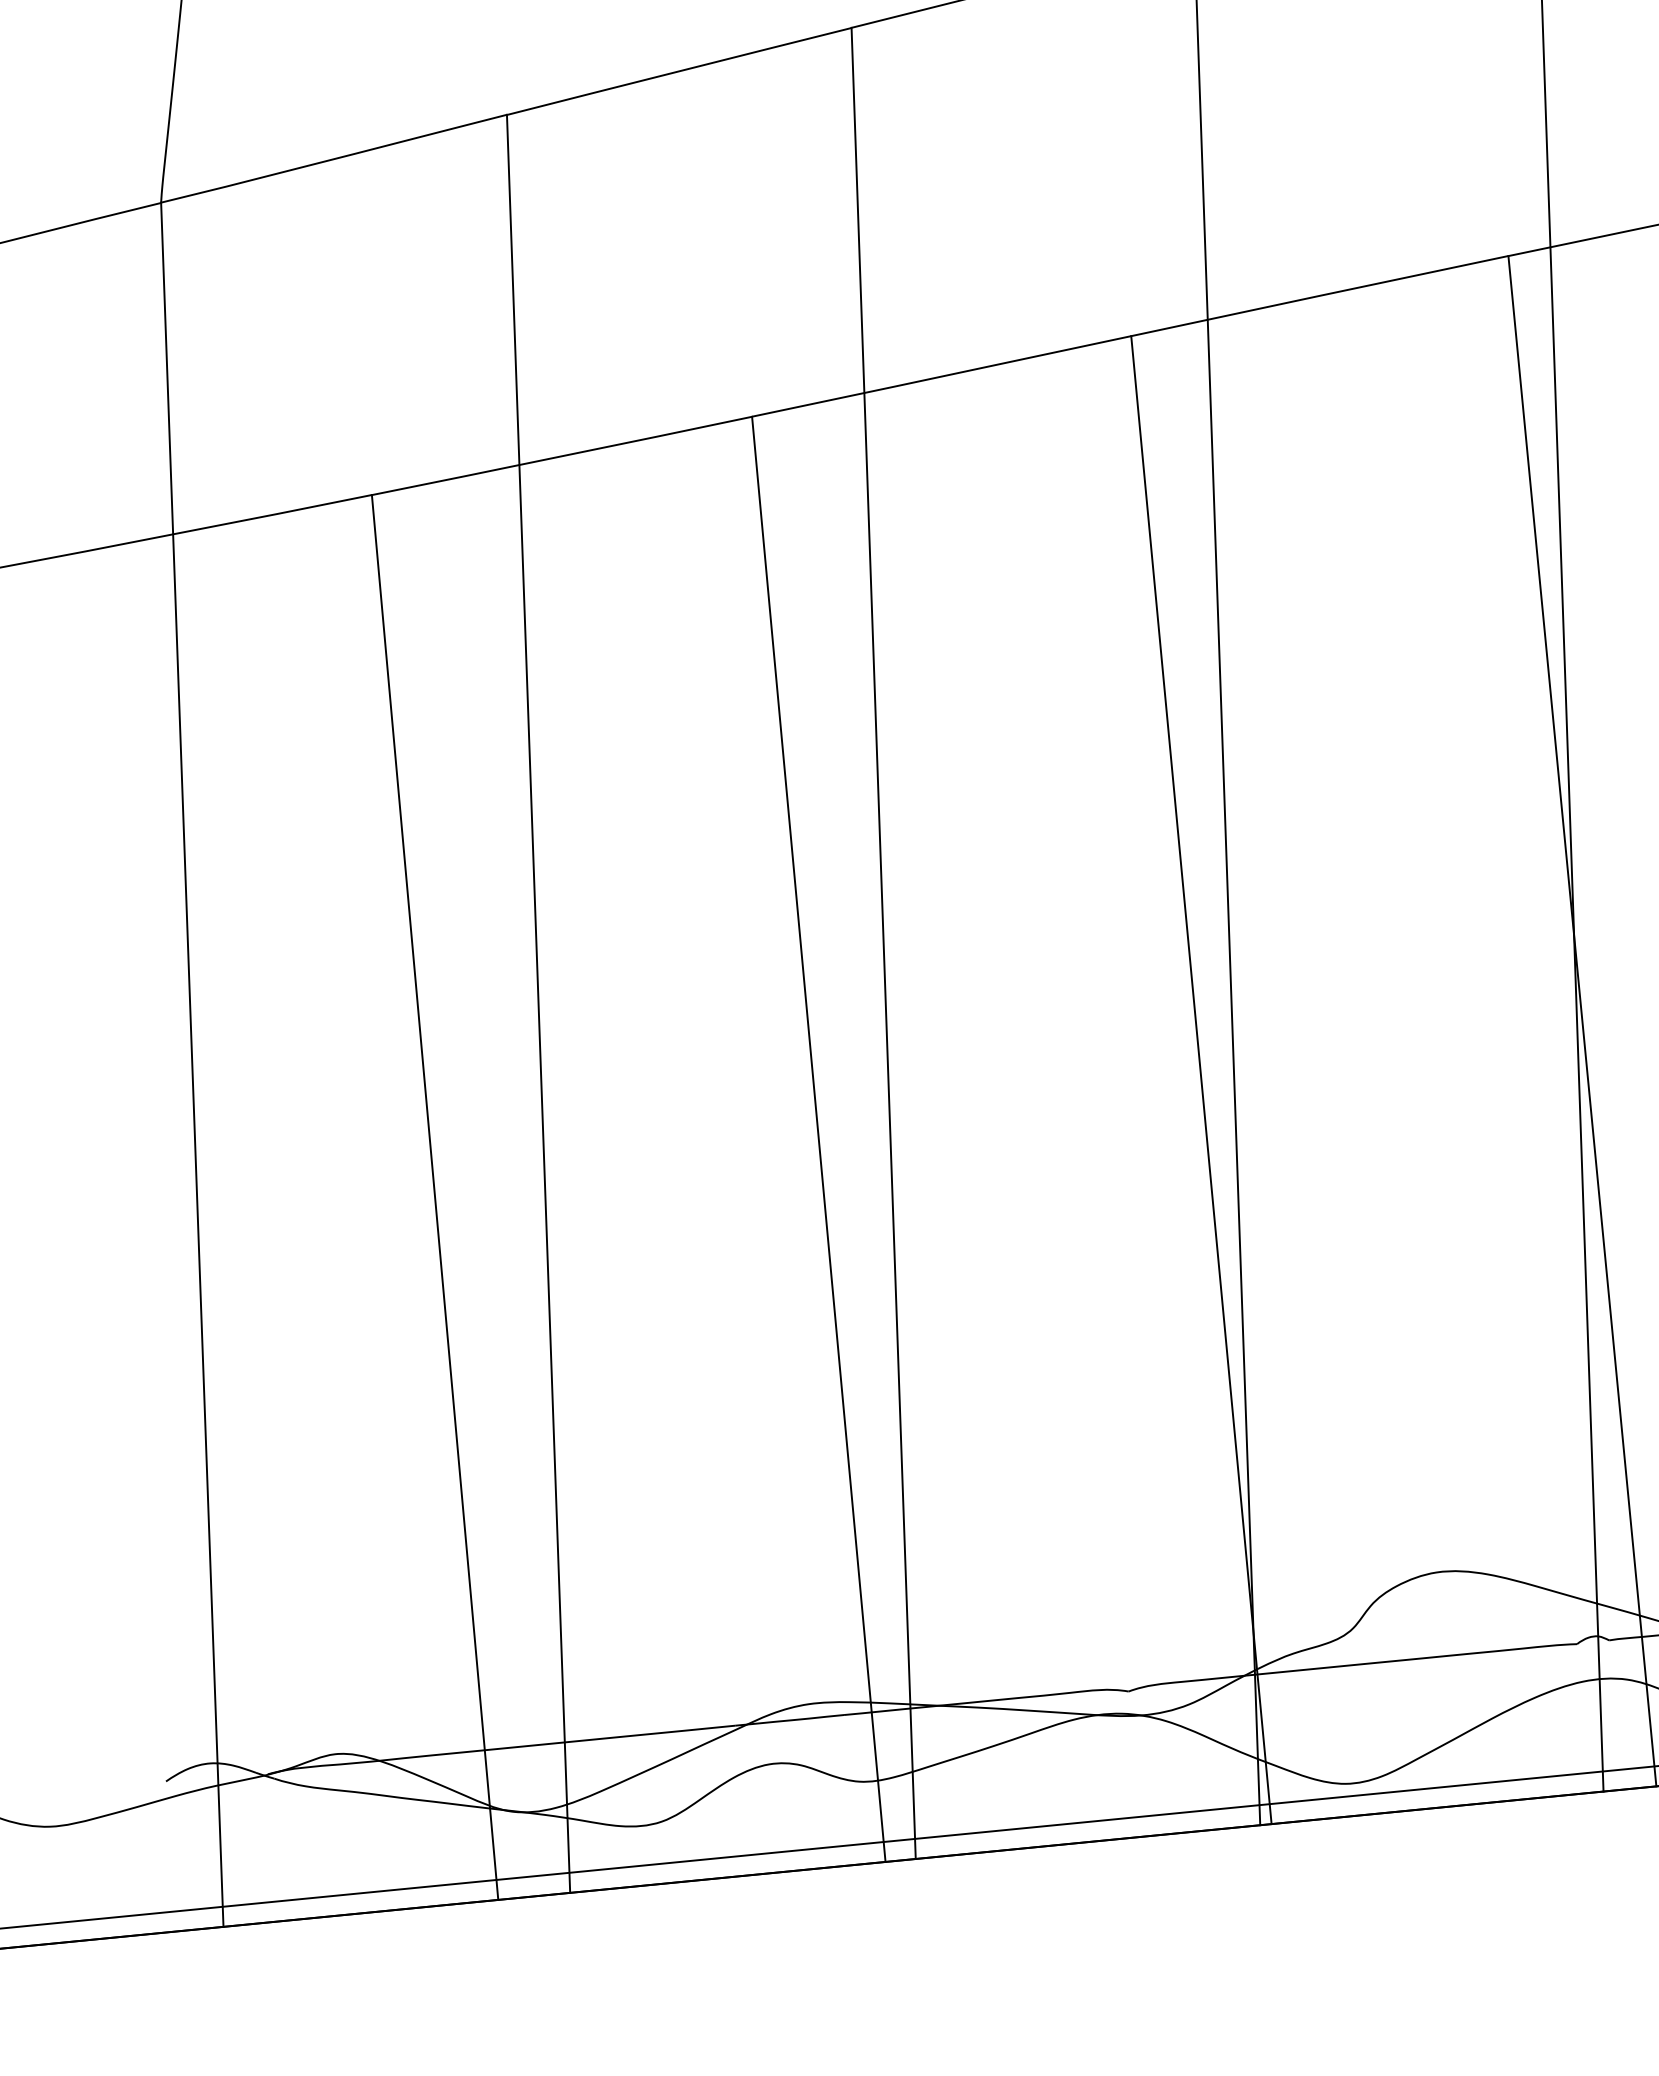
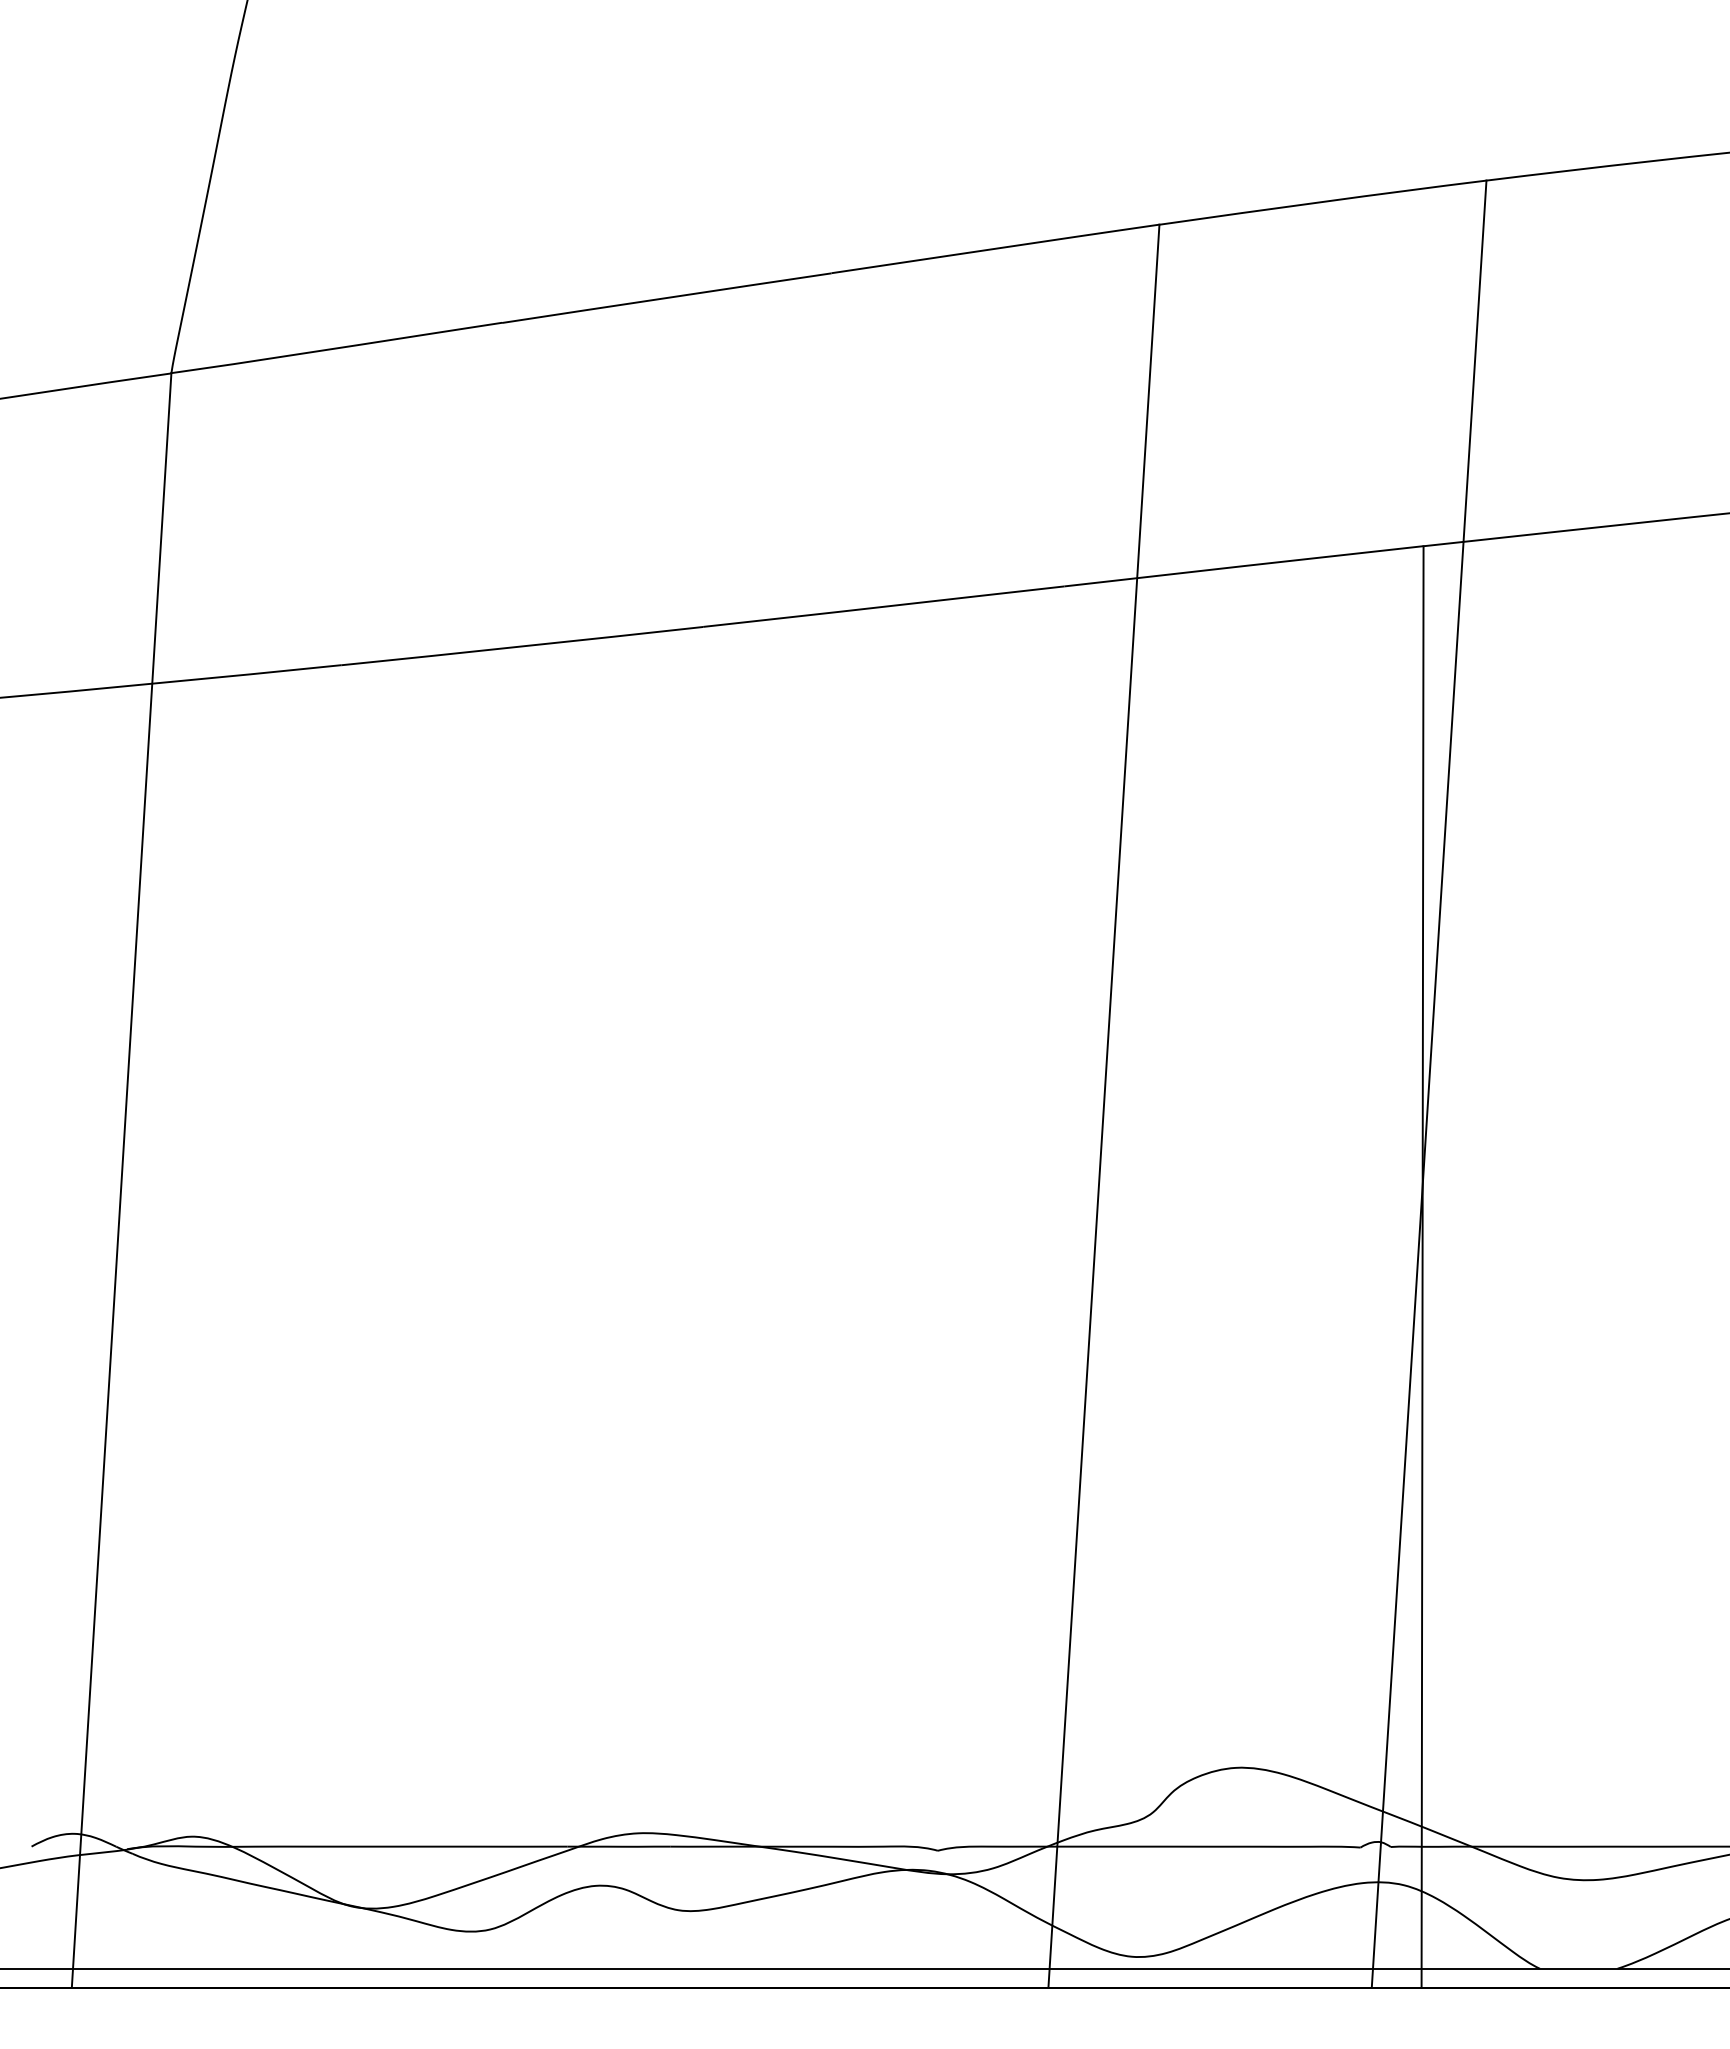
line: (883, 943) -> (777, 1130), removed
line: (538, 1003) -> (450, 1154), removed
line: (1201, 1079) -> (1061, 1286), removed
line: (819, 1139) -> (699, 1307), removed
line: (434, 1197) -> (335, 1326), removed

